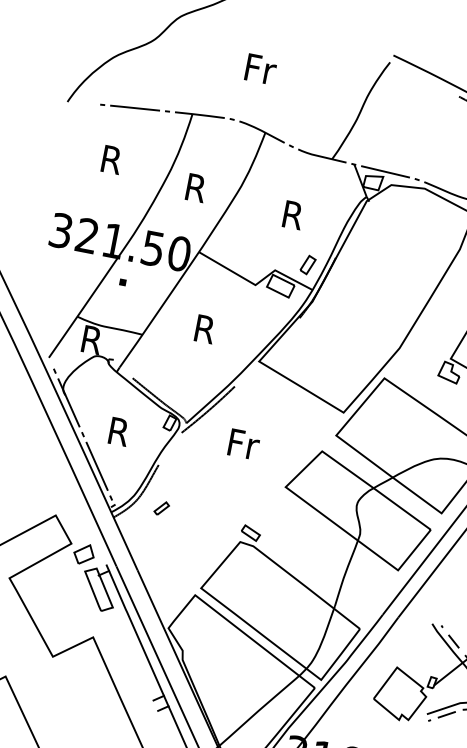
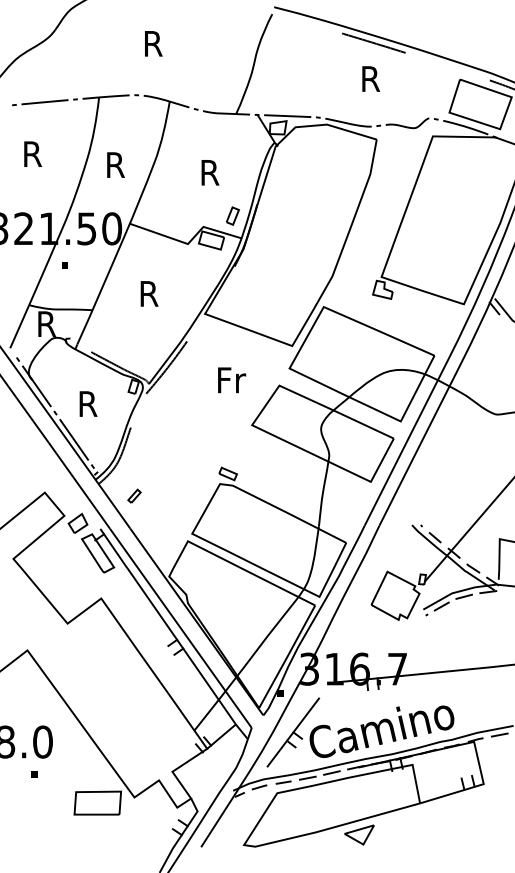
text: (261, 69) -> (154, 43), Fr -> R
text: (244, 444) -> (232, 380), moved
part: (161, 507) -> (134, 495), moved

